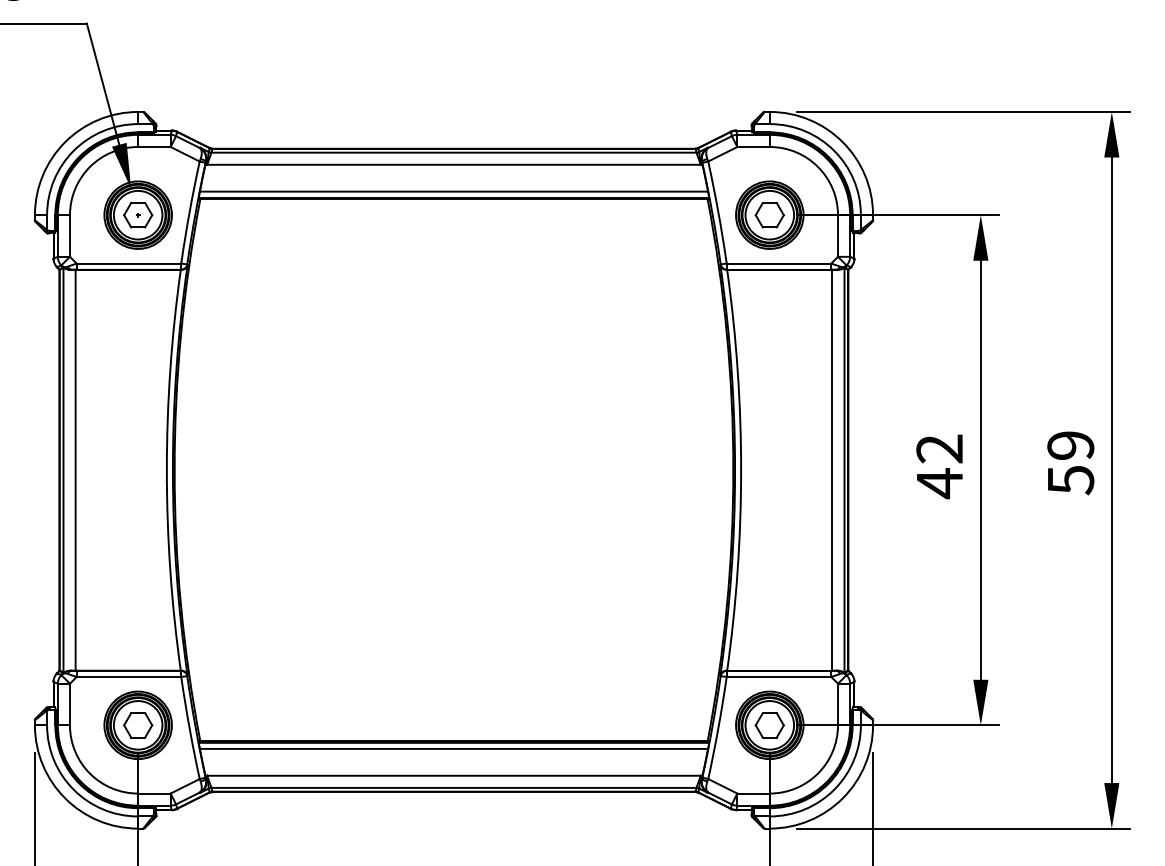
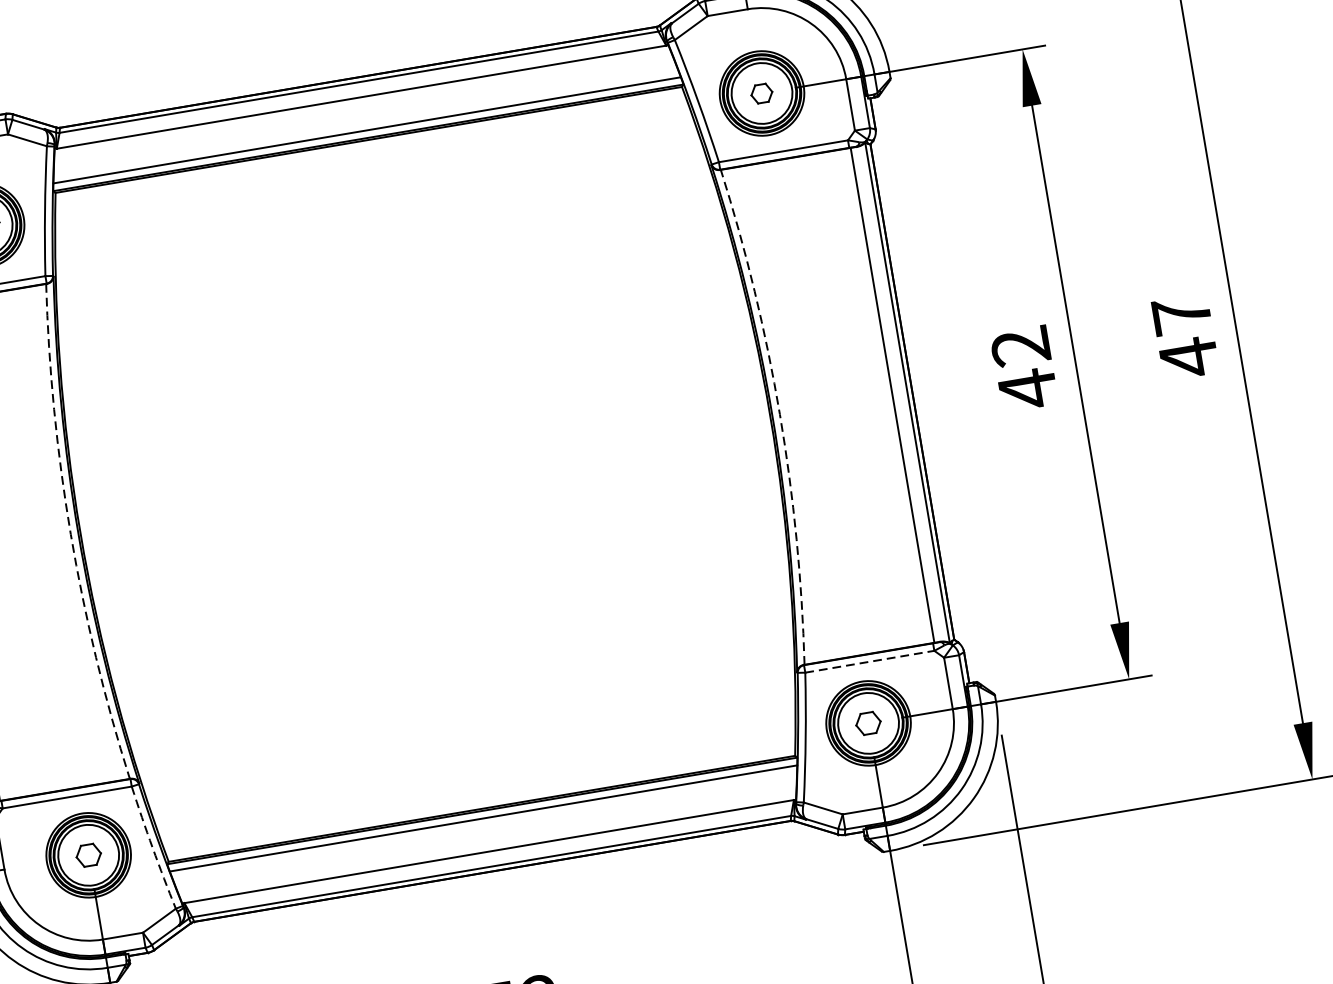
part: (769, 215) -> (761, 93), size x0.6
text: (1070, 463) -> (1185, 337), 59 -> 47
arc: (166, 470) -> (70, 534), solid -> dashed
arc: (741, 470) -> (780, 414), solid -> dashed
line: (779, 676) -> (870, 661), solid -> dashed
part: (138, 725) -> (89, 855), size x0.7
part: (769, 725) -> (868, 723), size x0.7
arc: (189, 728) -> (152, 848), solid -> dashed

